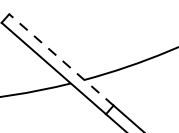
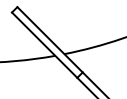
line: (60, 59) -> (49, 39), dashed -> solid

